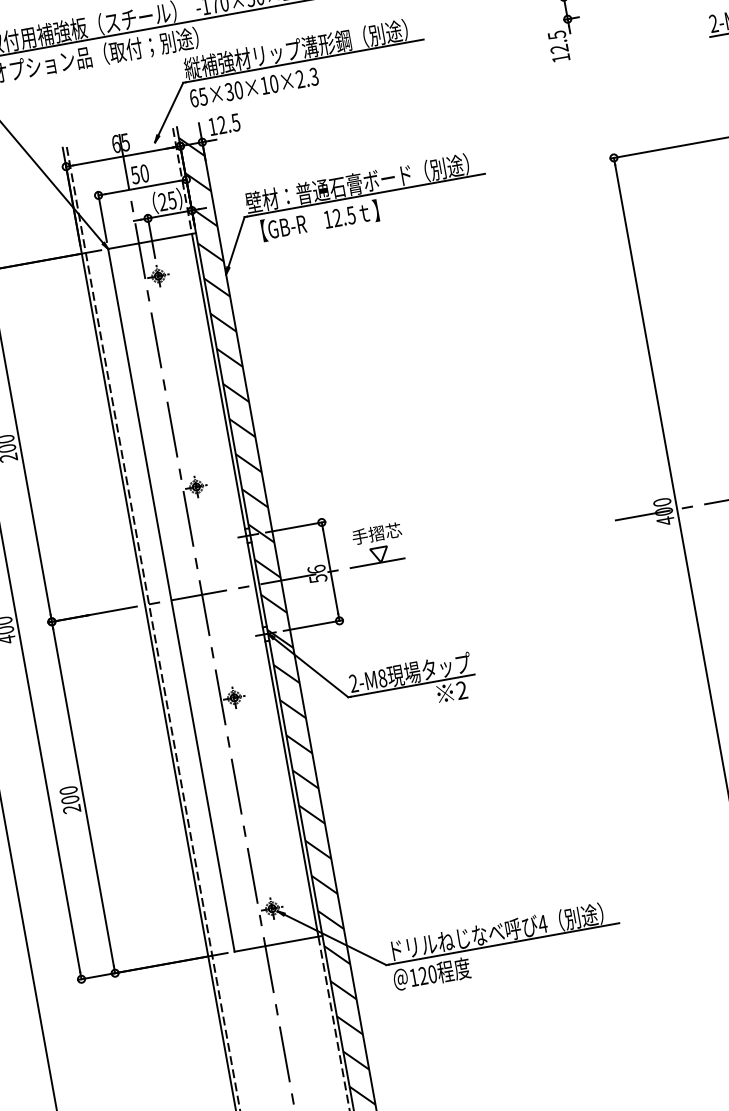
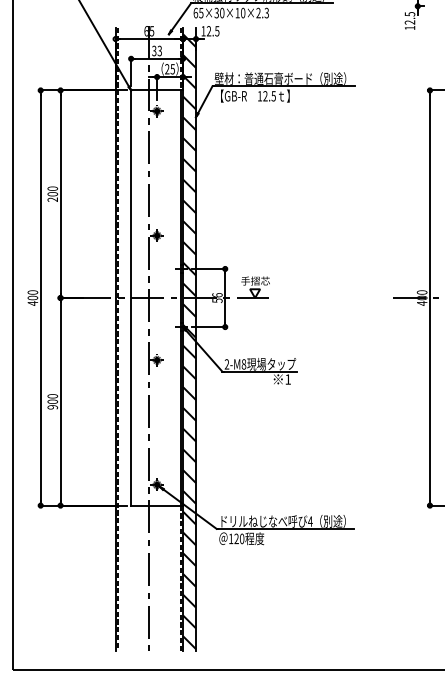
text: (140, 173) -> (157, 50), 50 -> 33
text: (460, 690) -> (287, 379), 2 -> 1
text: (73, 809) -> (53, 407), 200 -> 900

